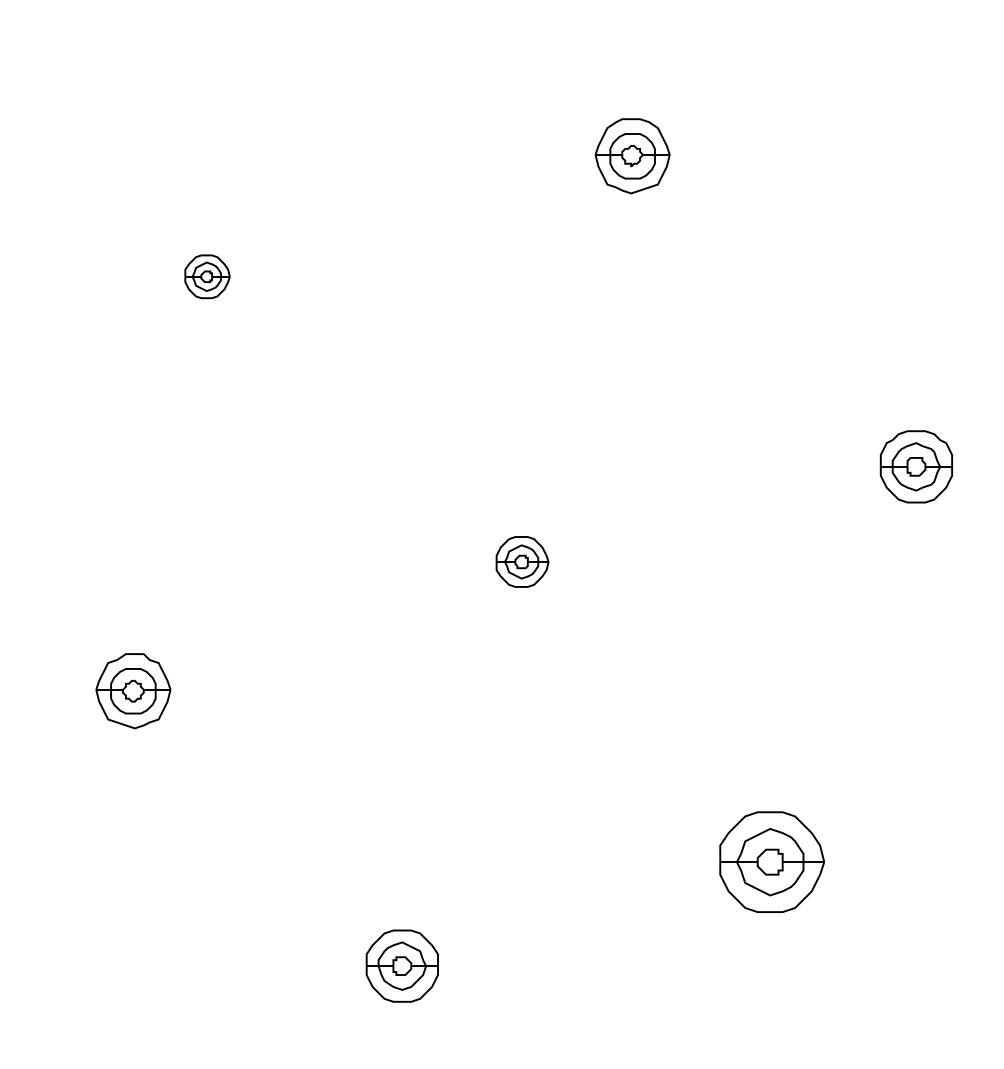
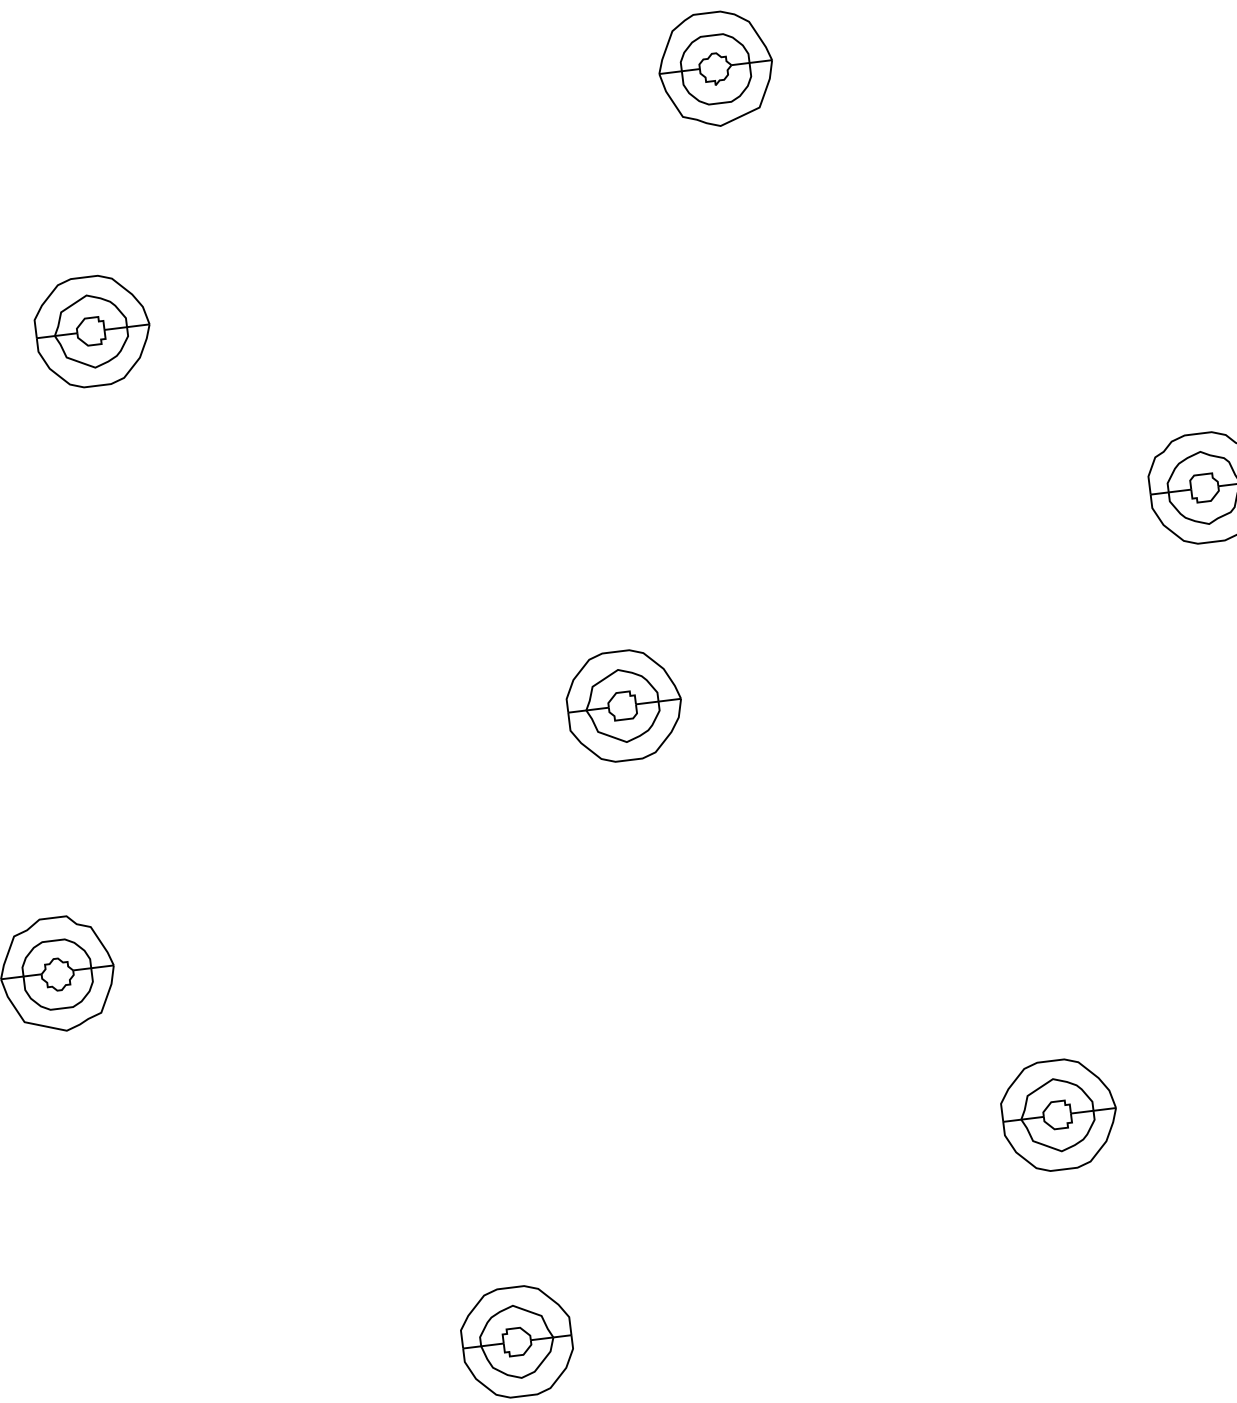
part: (207, 276) -> (92, 331), size x1.67
part: (522, 561) -> (624, 705), size x1.43
part: (772, 861) -> (1059, 1113), size x0.71

